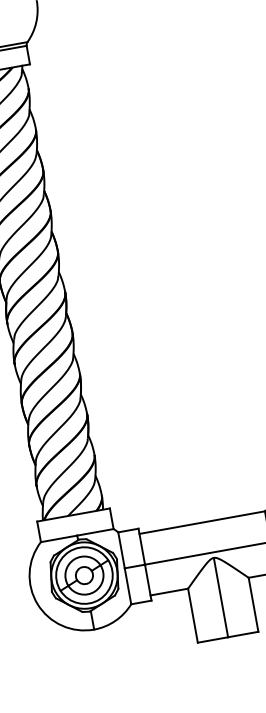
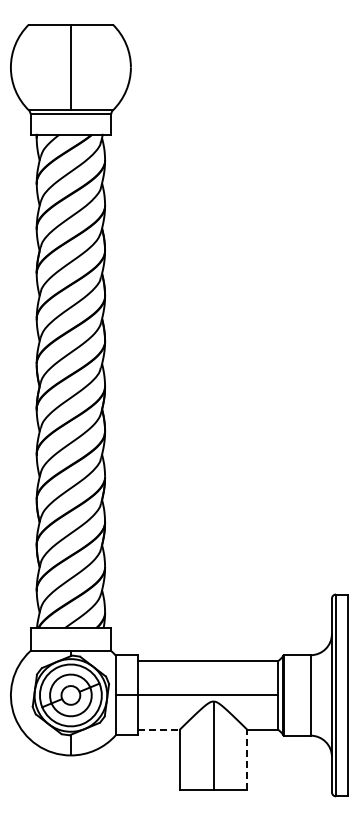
line: (169, 591) -> (159, 729), solid -> dashed
line: (253, 604) -> (247, 759), solid -> dashed

